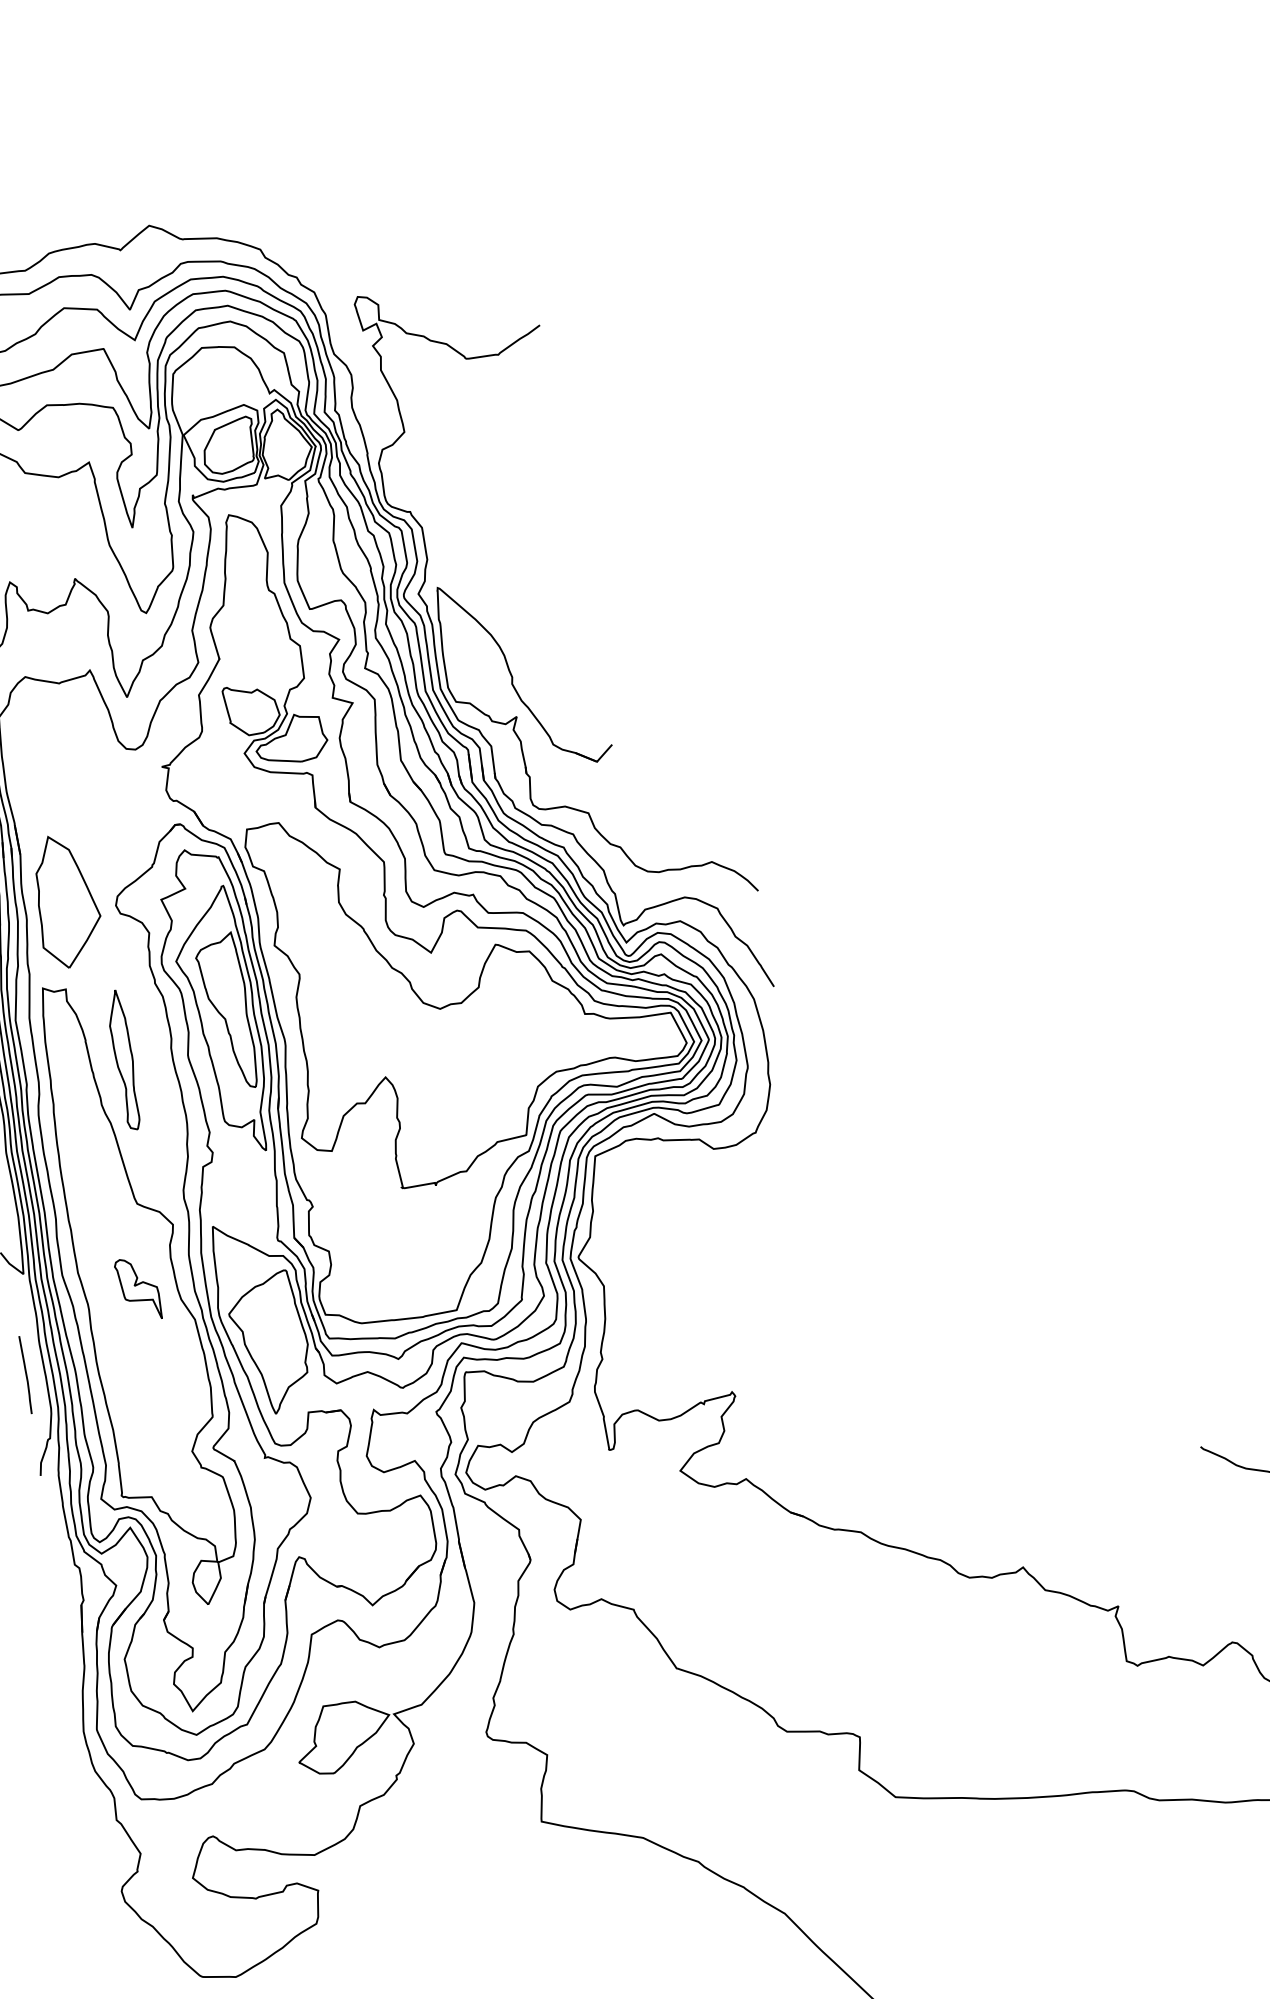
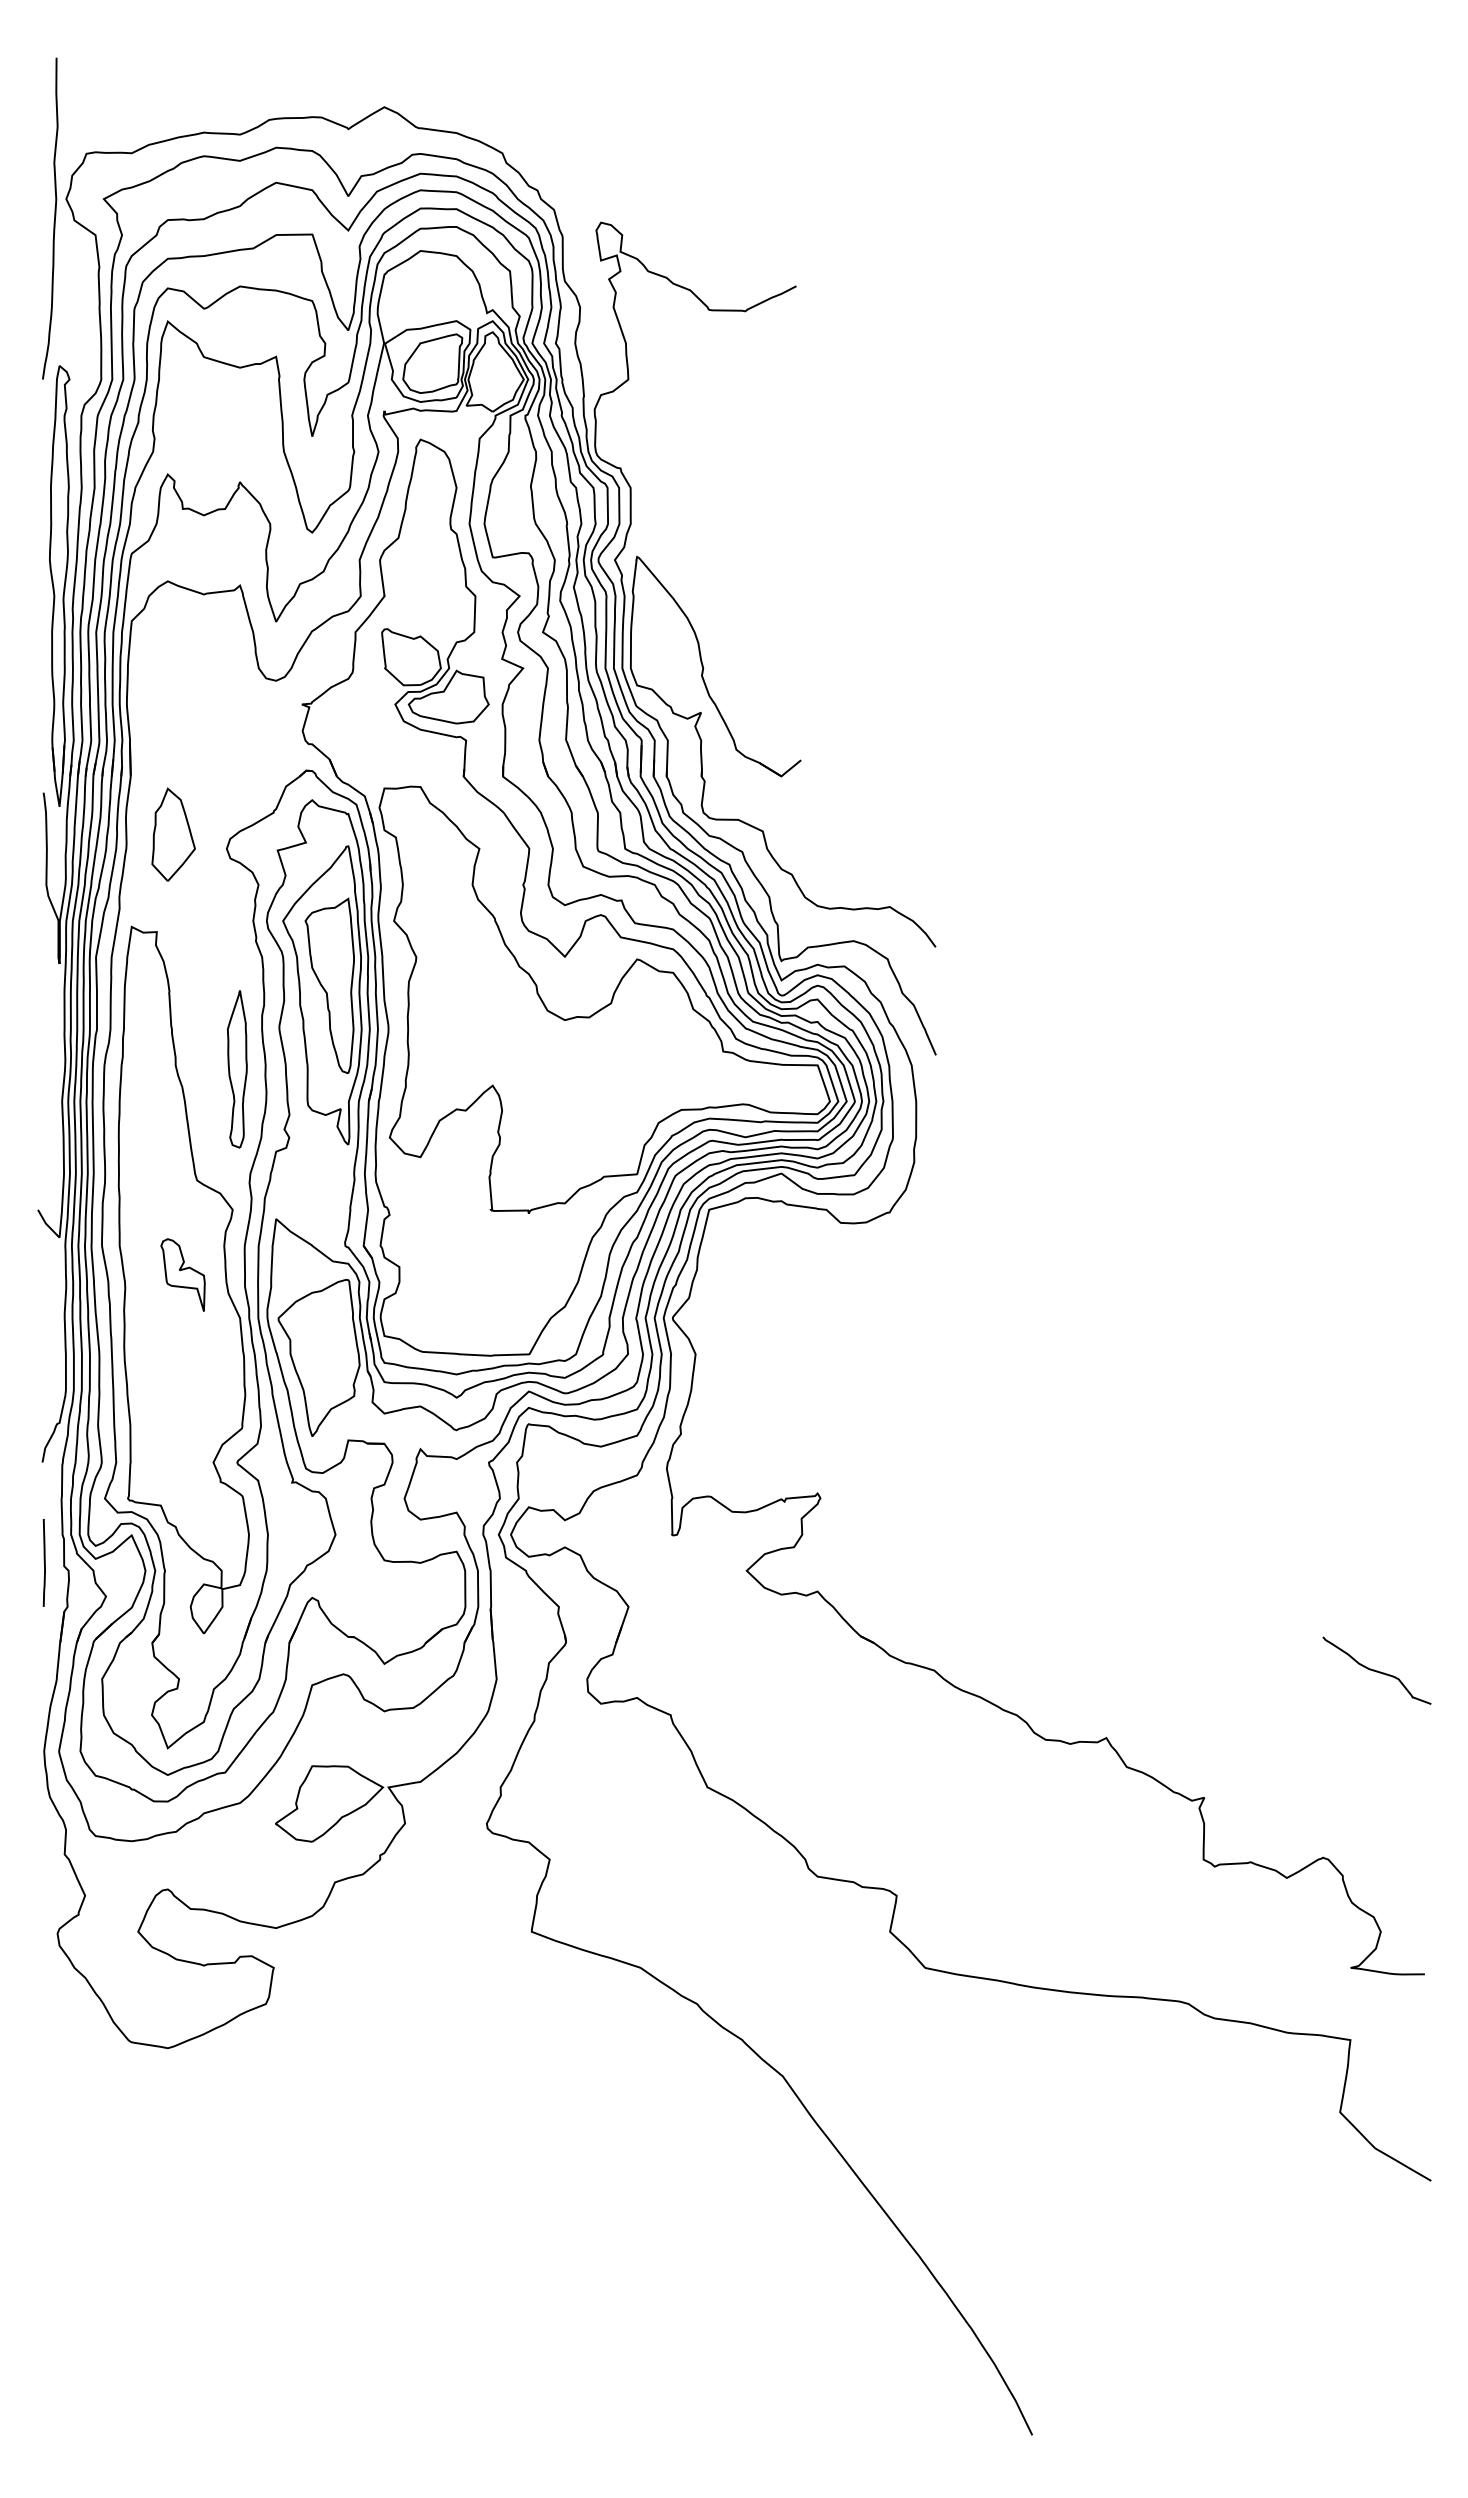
part: (66, 900) -> (173, 834), size x0.62
part: (124, 1060) -> (237, 1069), moved
line: (25, 1373) -> (43, 1561), moved

